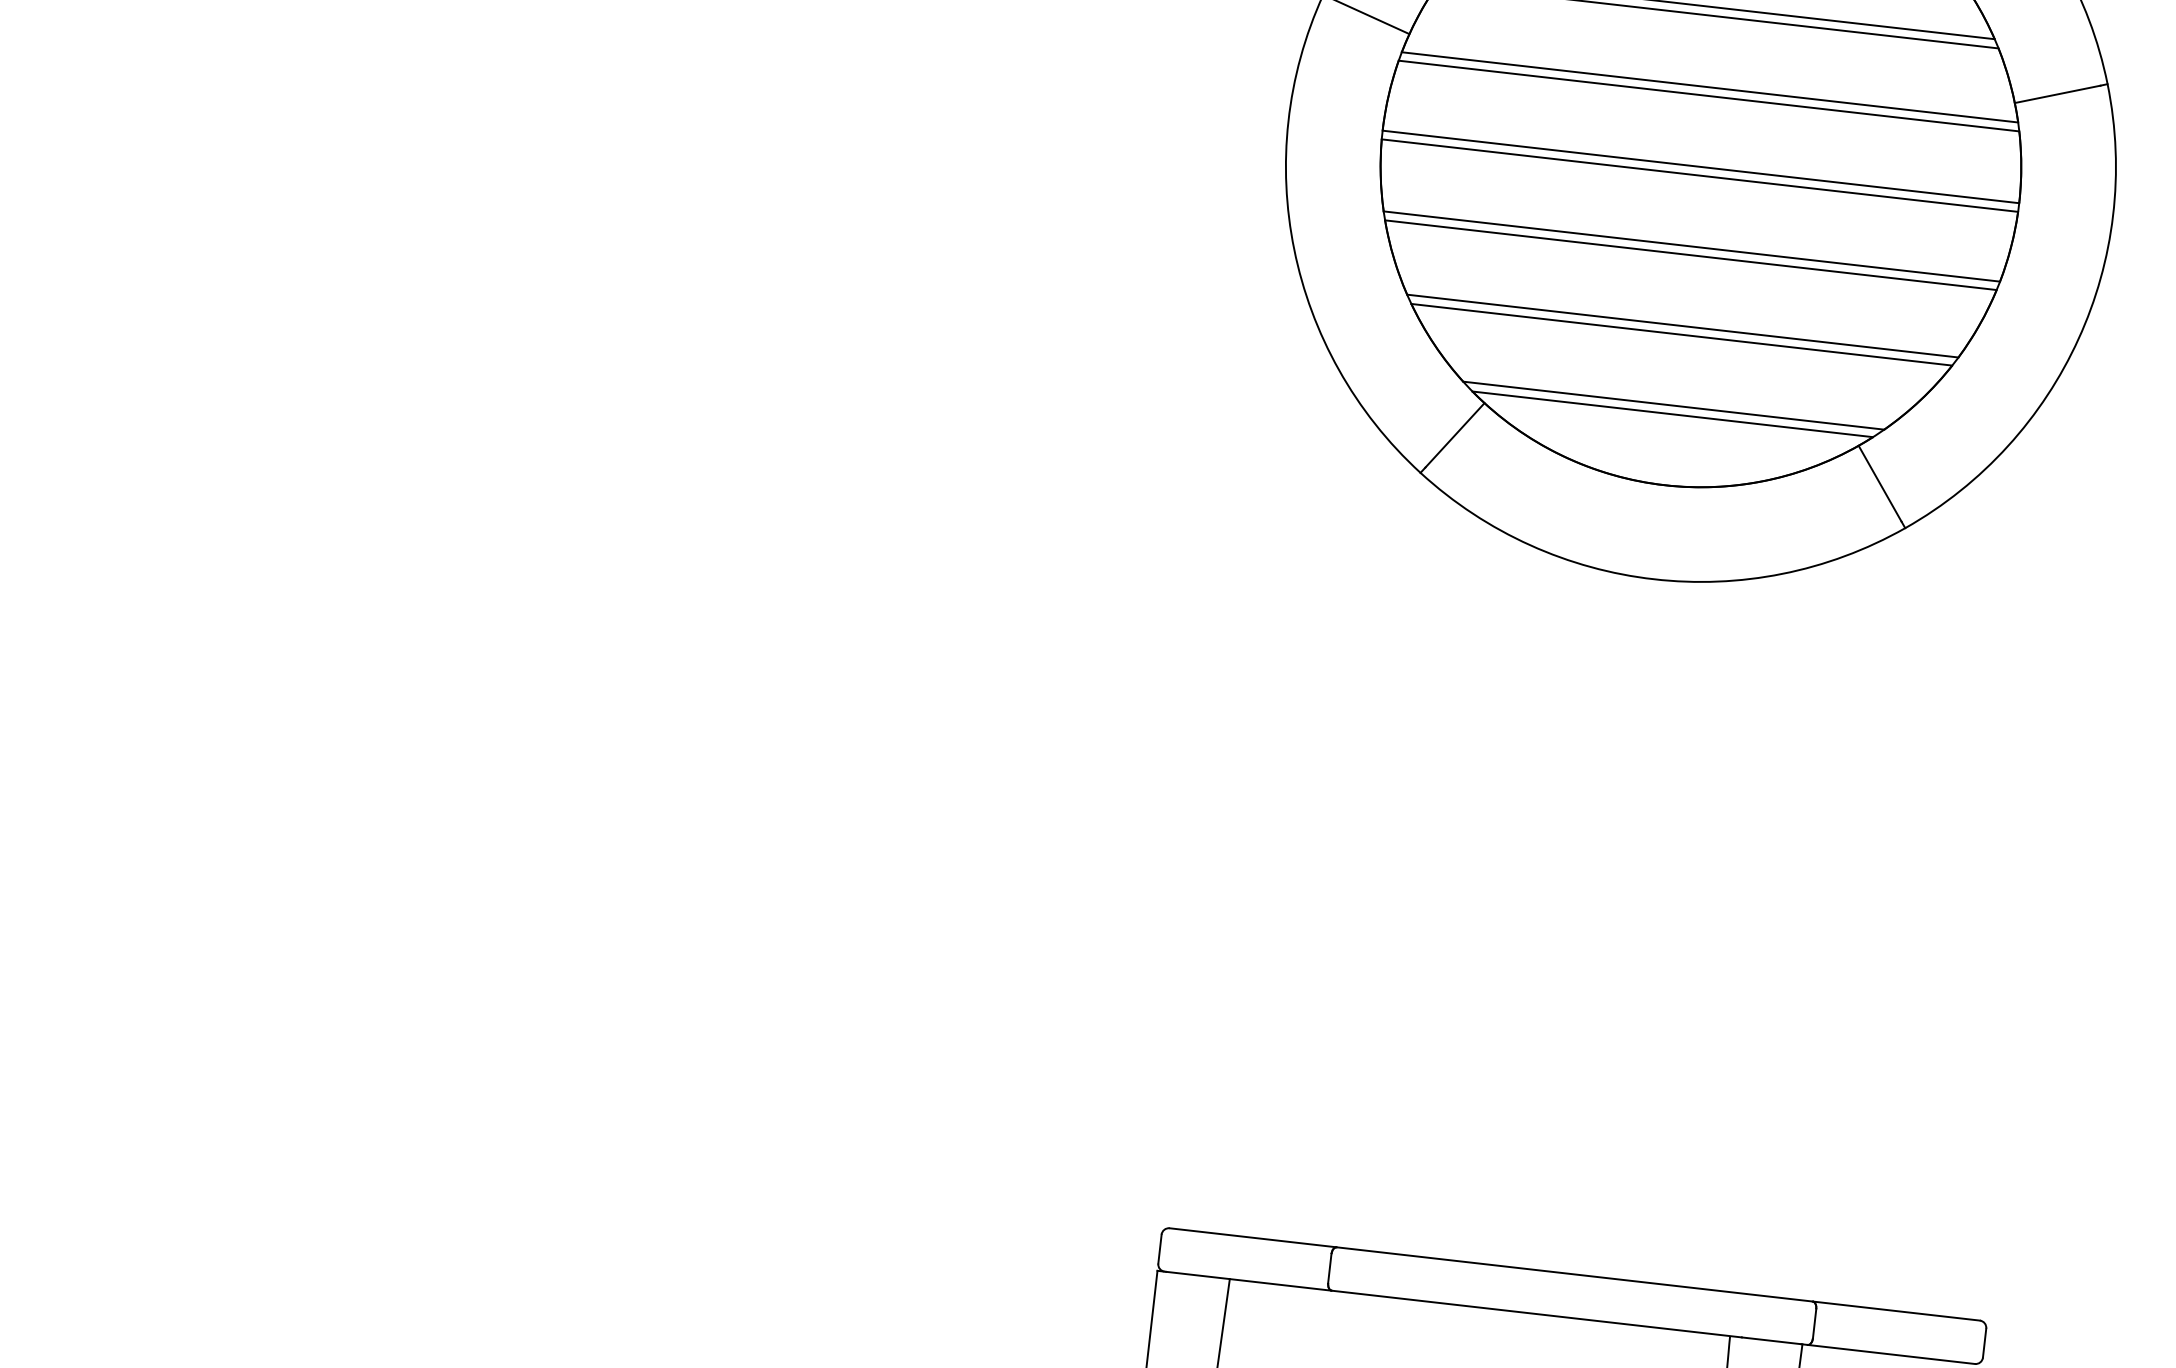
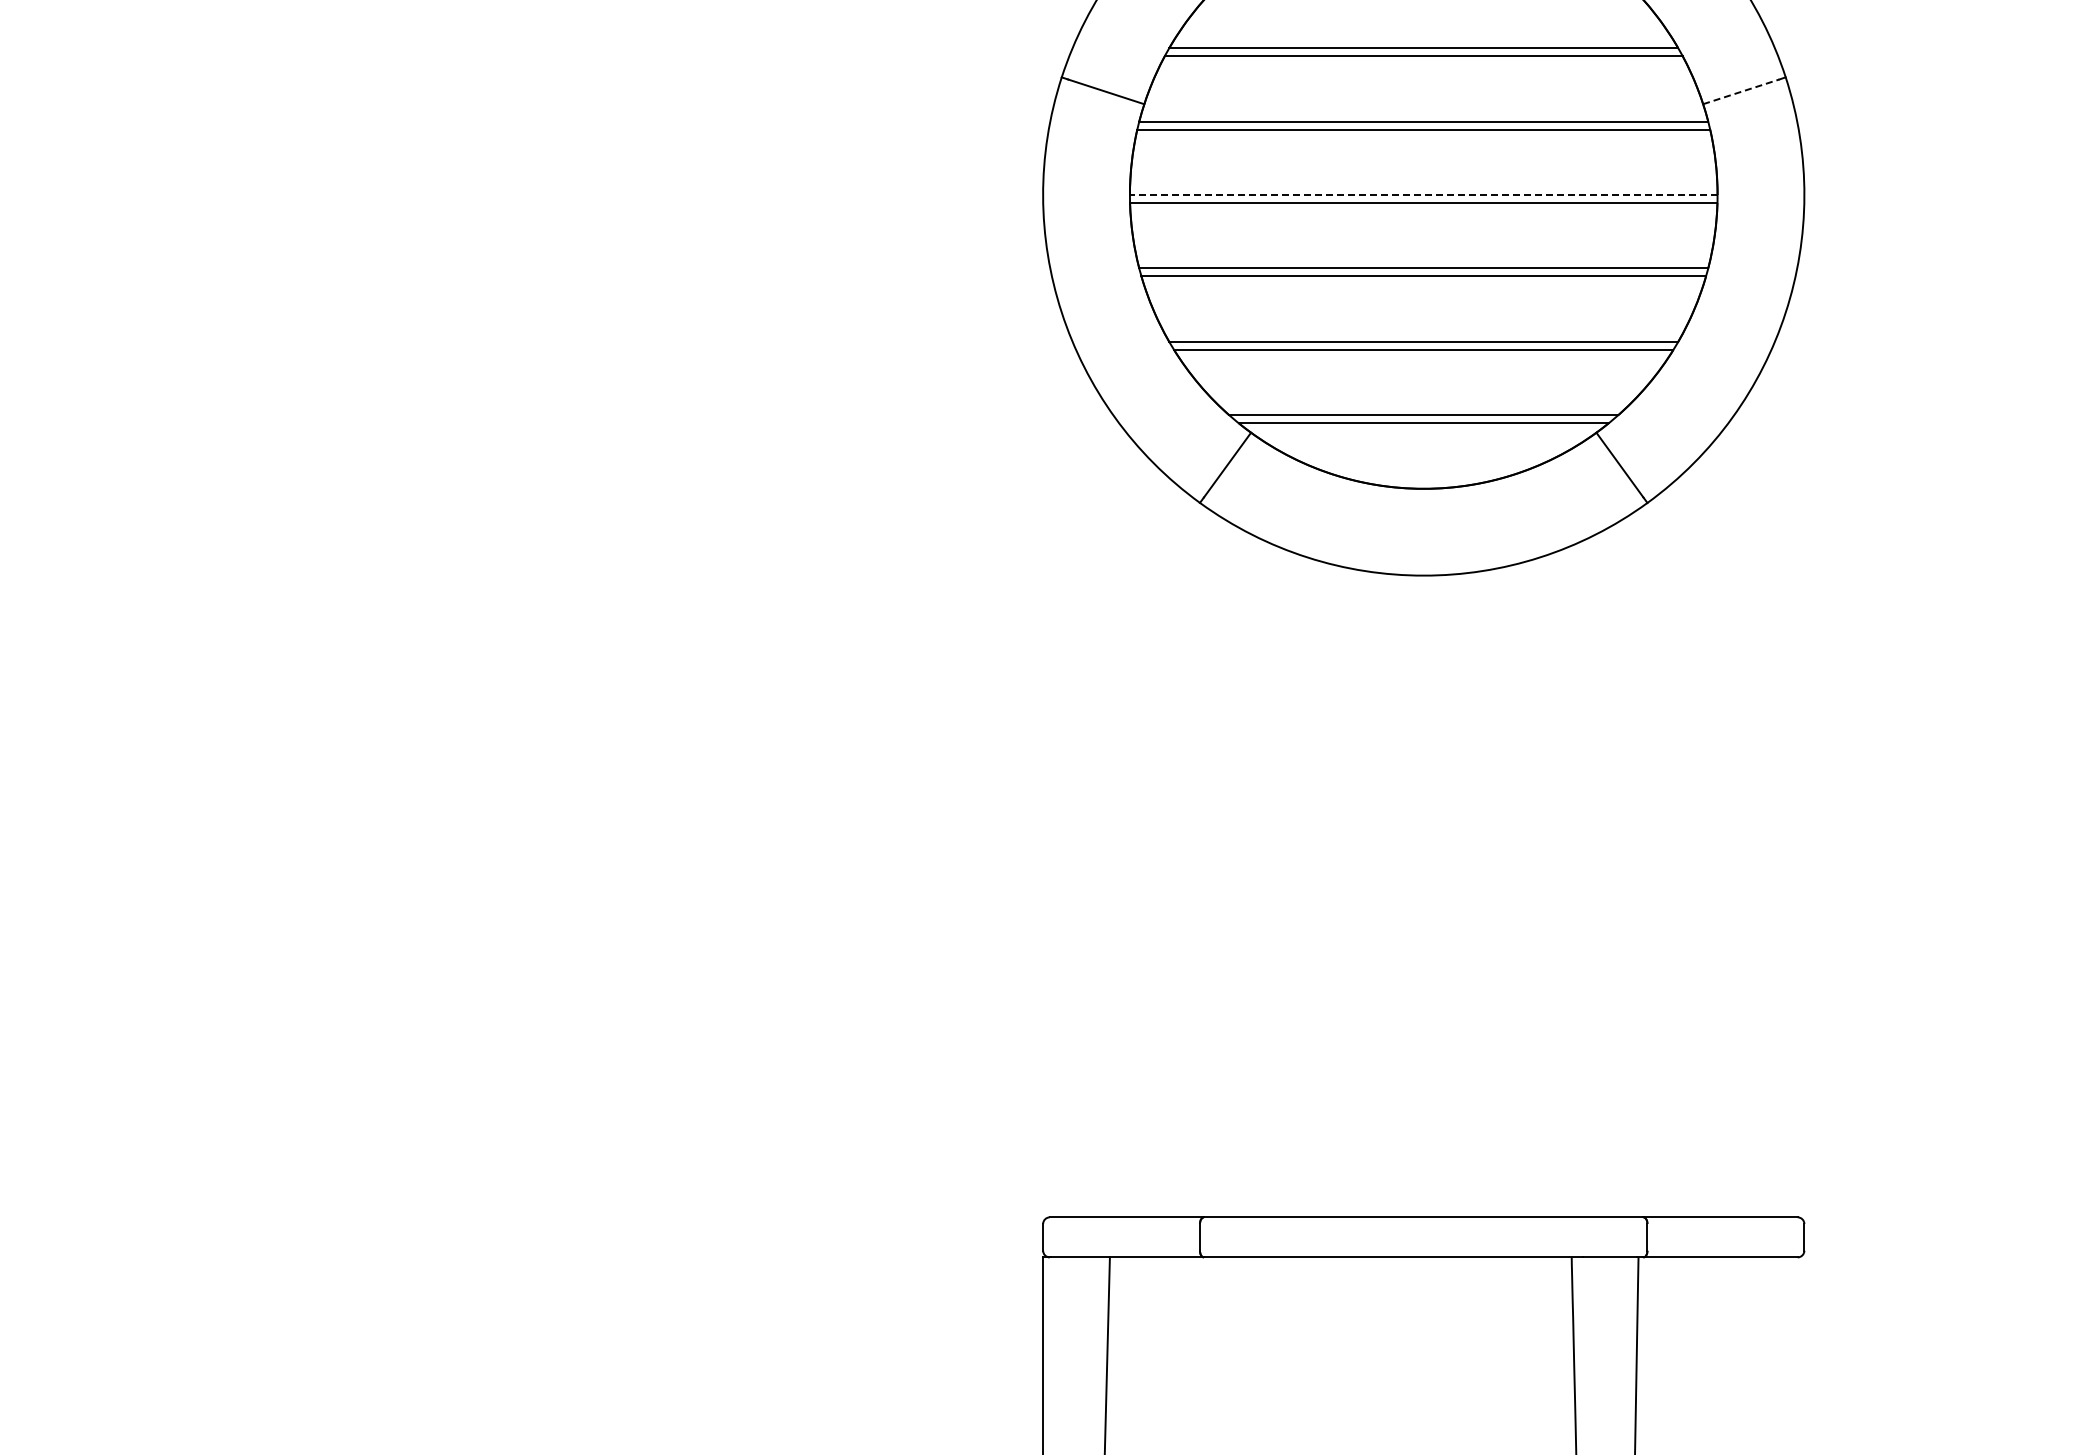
line: (2057, 94) -> (1741, 91), solid -> dashed
line: (1700, 167) -> (1423, 195), solid -> dashed

